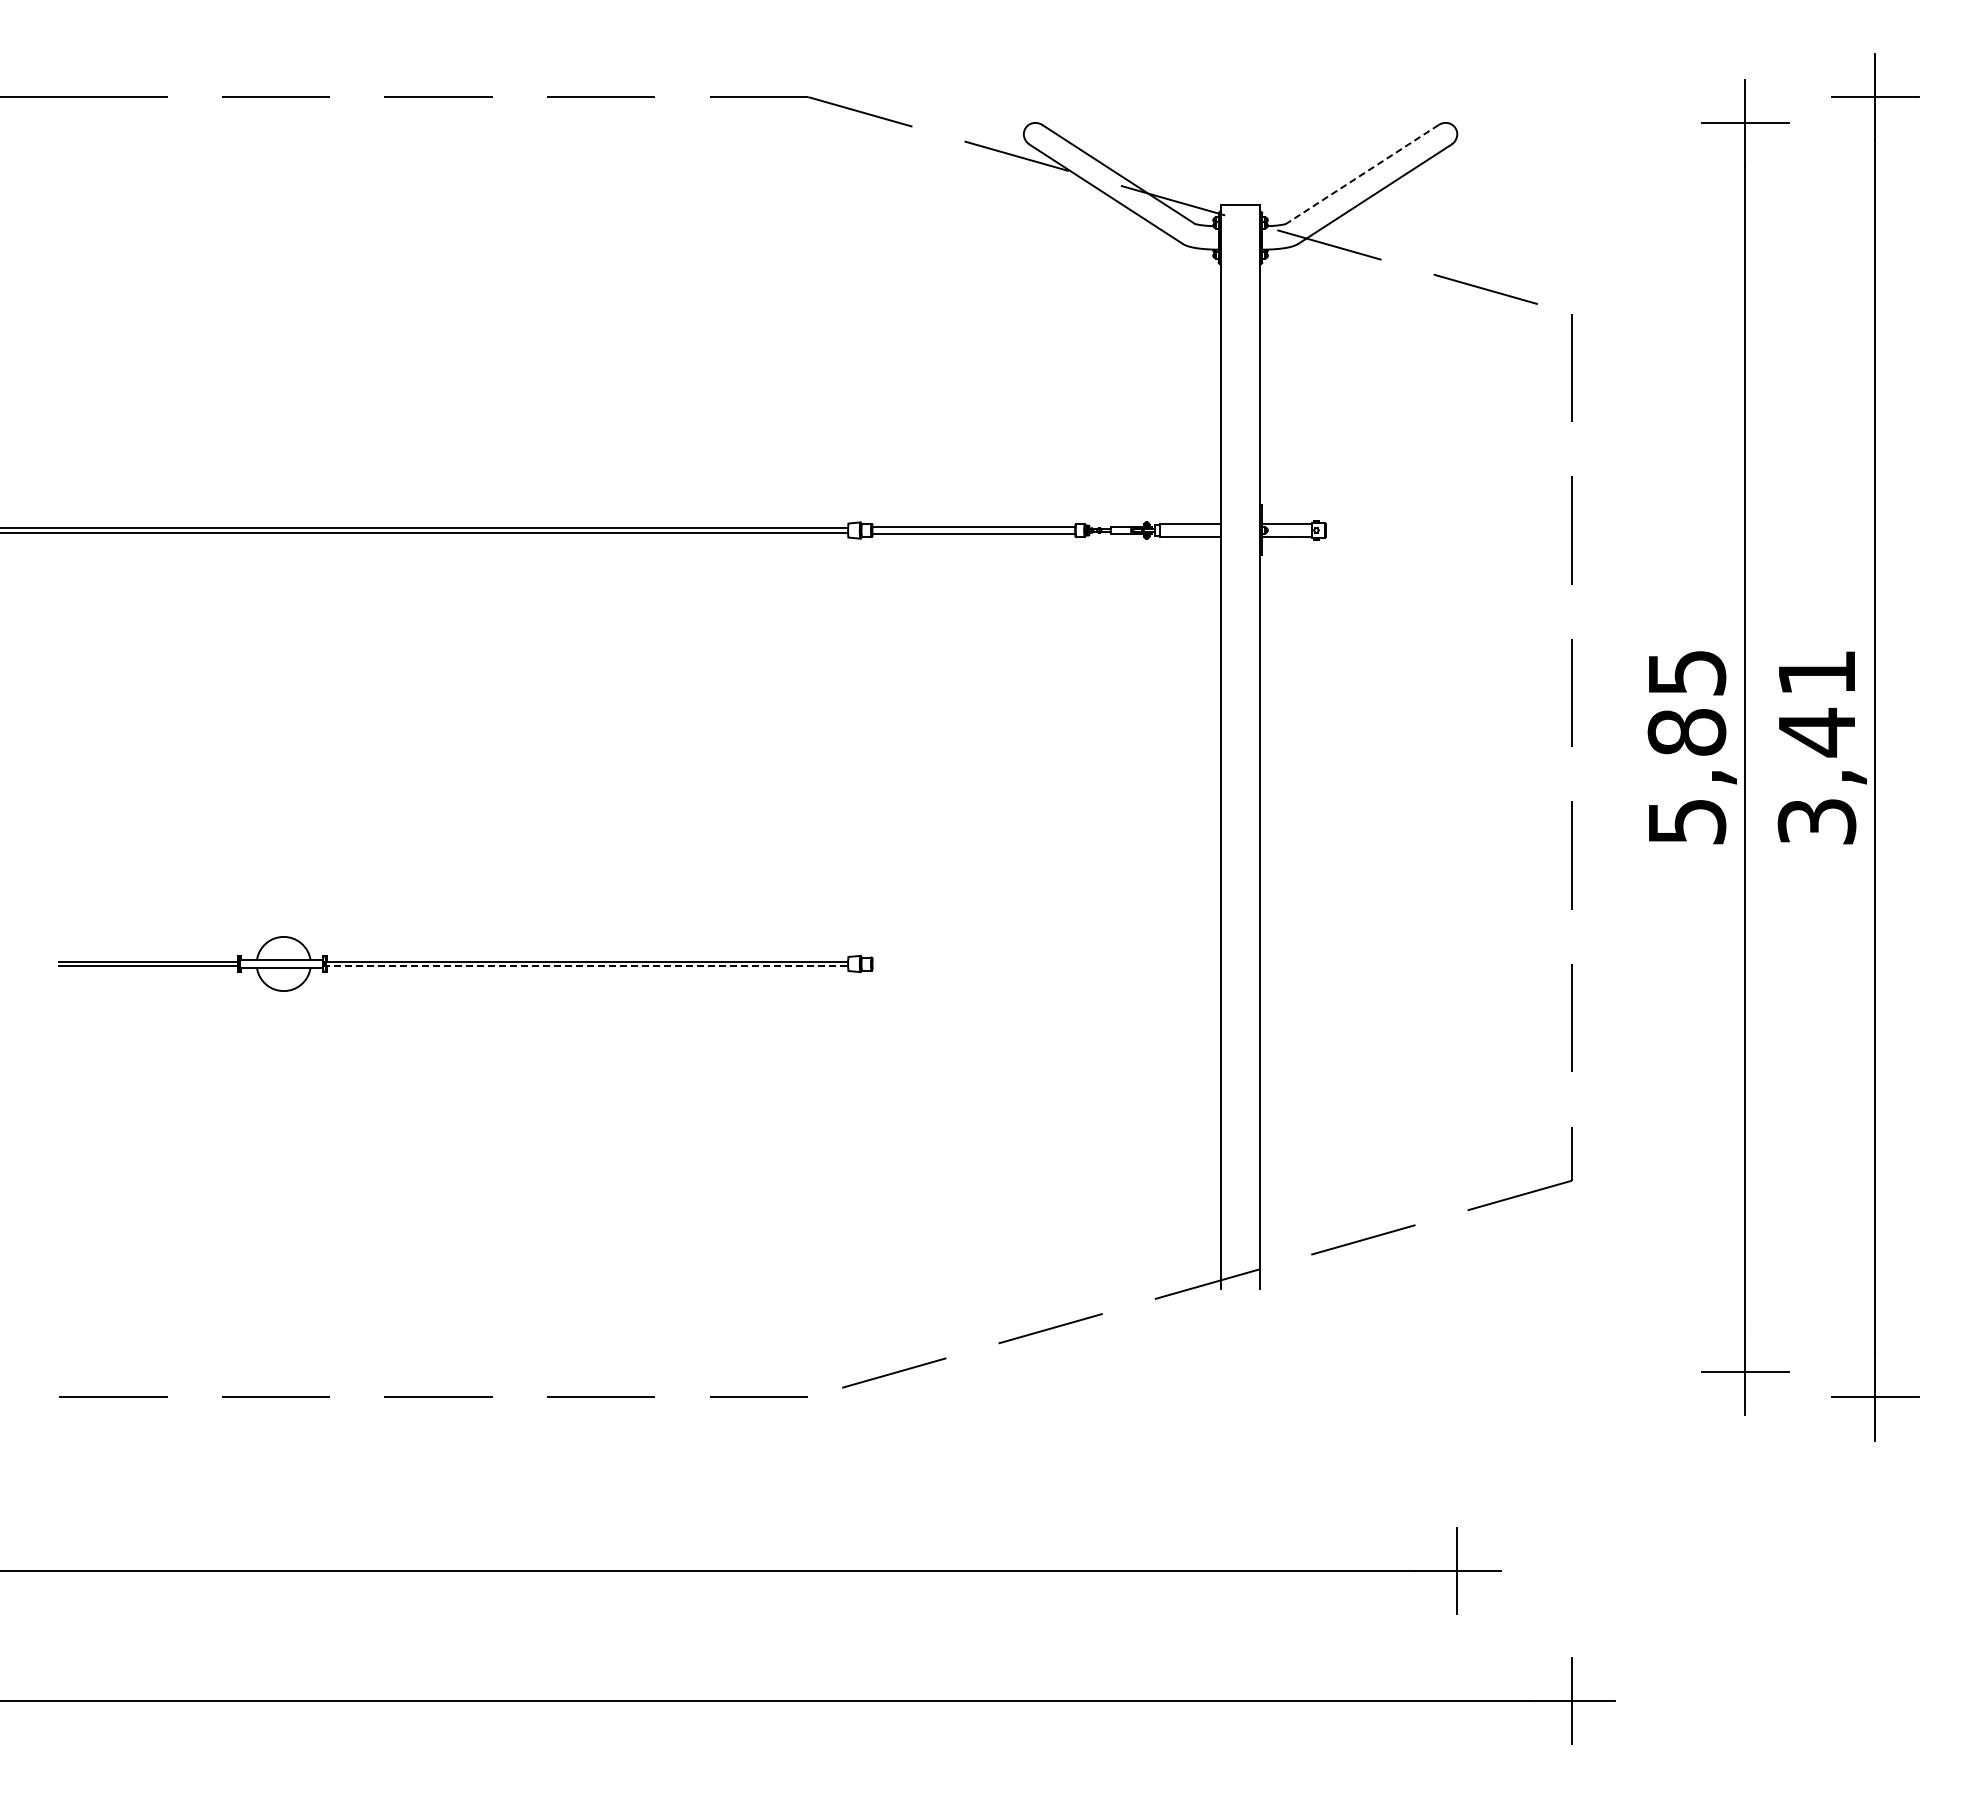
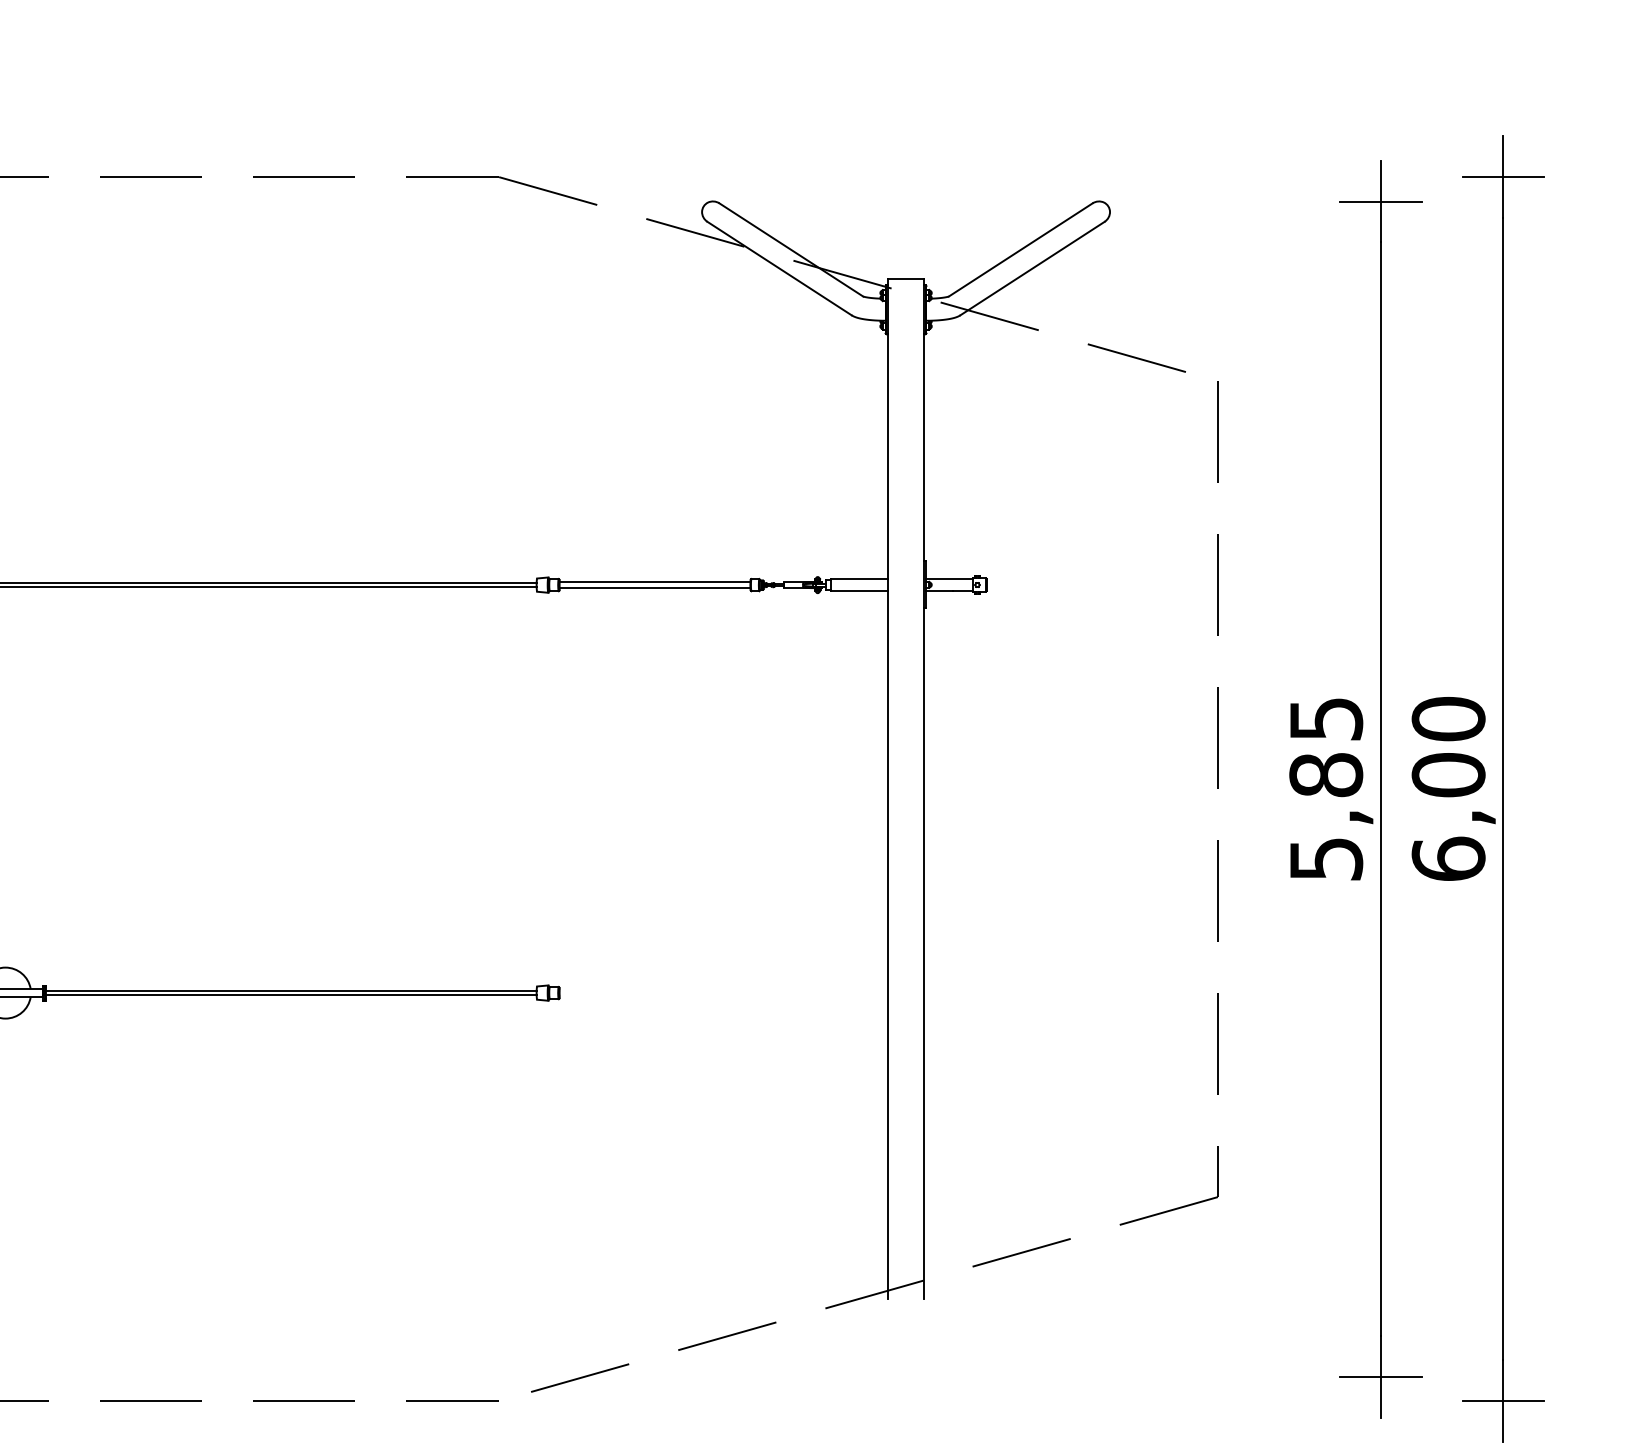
line: (1362, 174) -> (1020, 250), dashed -> solid
text: (1816, 746) -> (1448, 788), 3,41 -> 6,00
line: (586, 966) -> (290, 995), dashed -> solid

